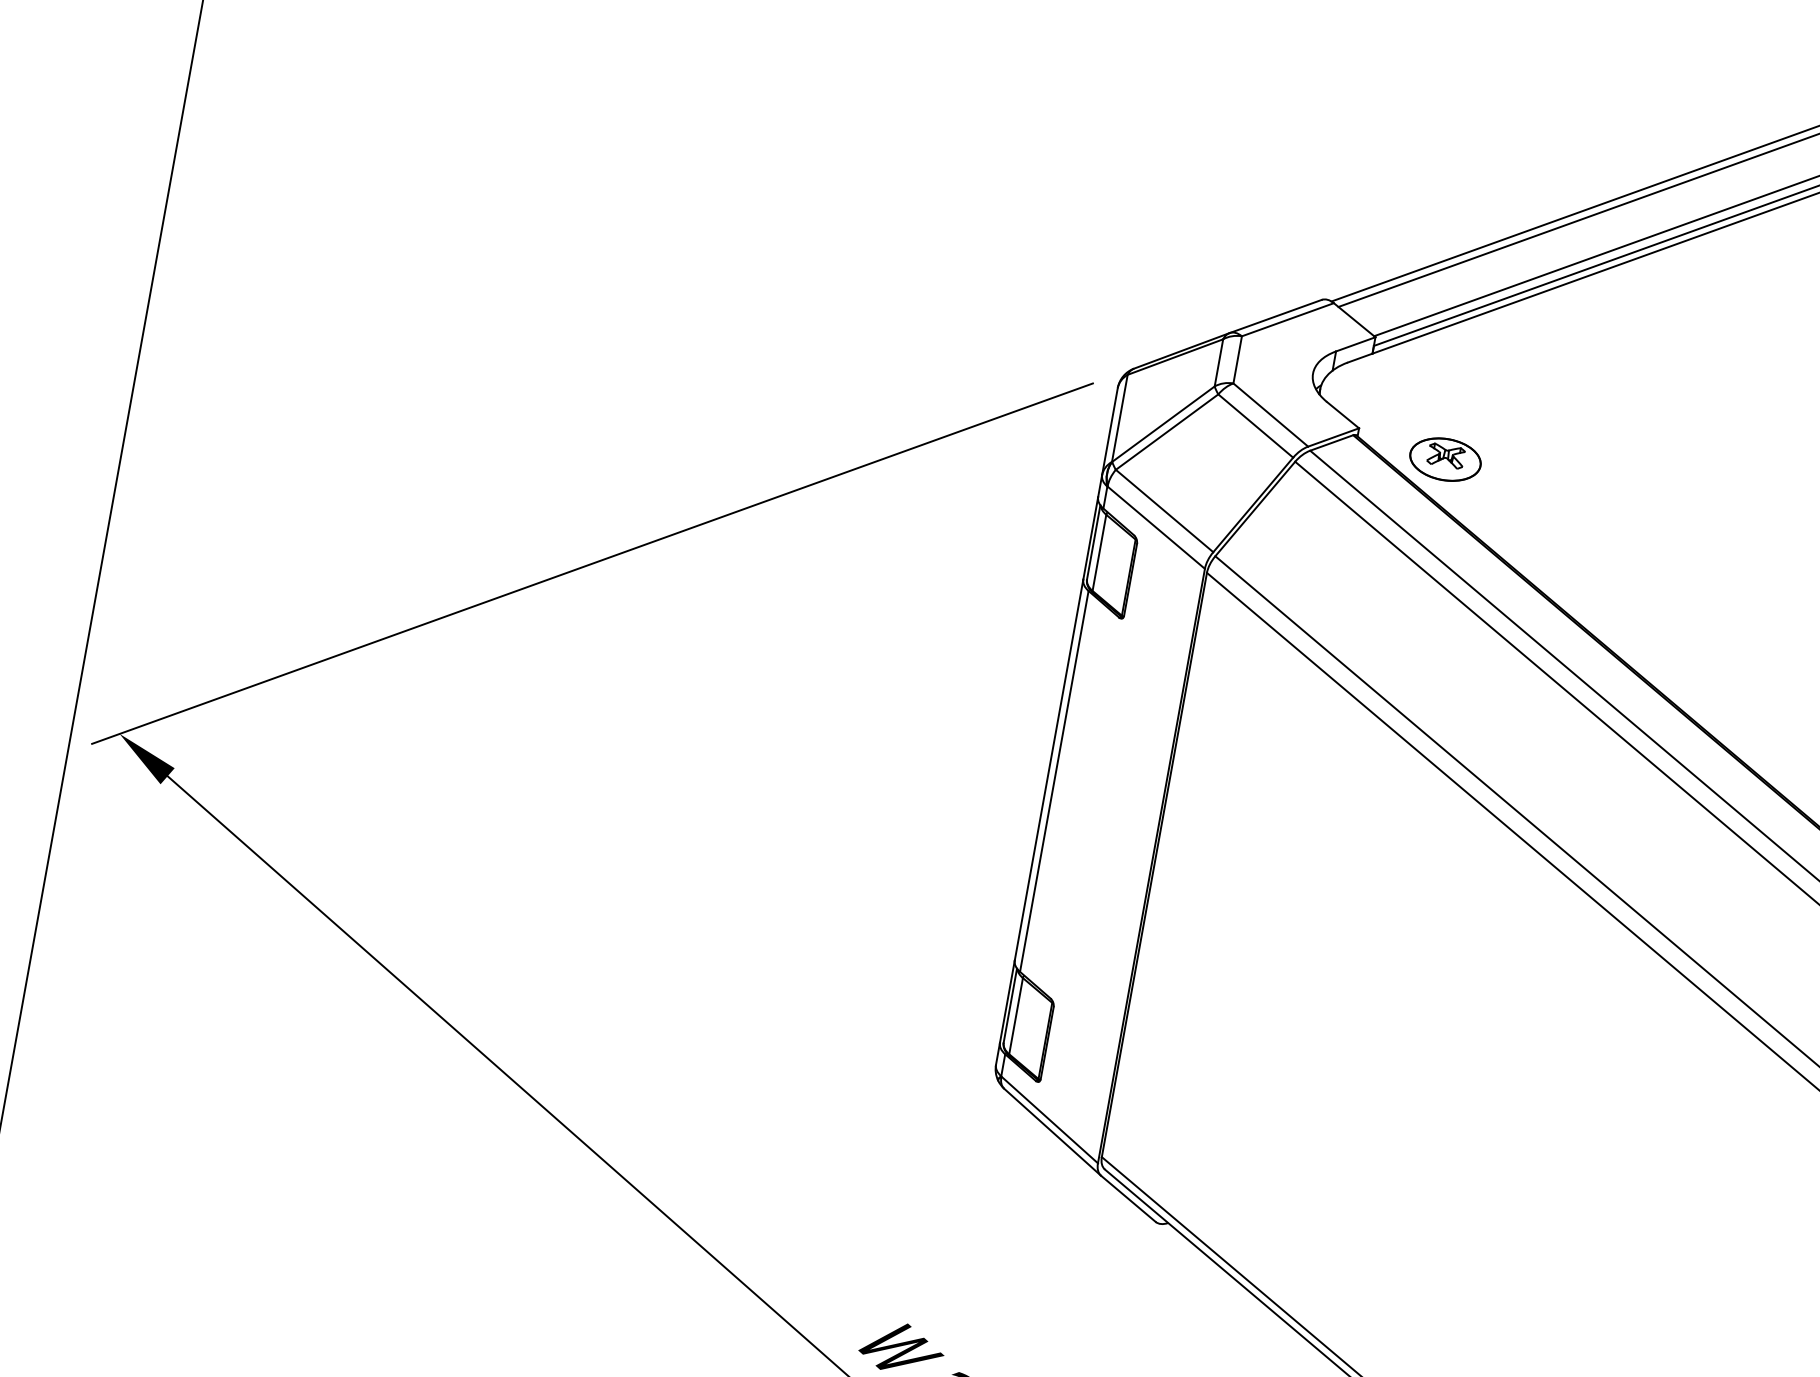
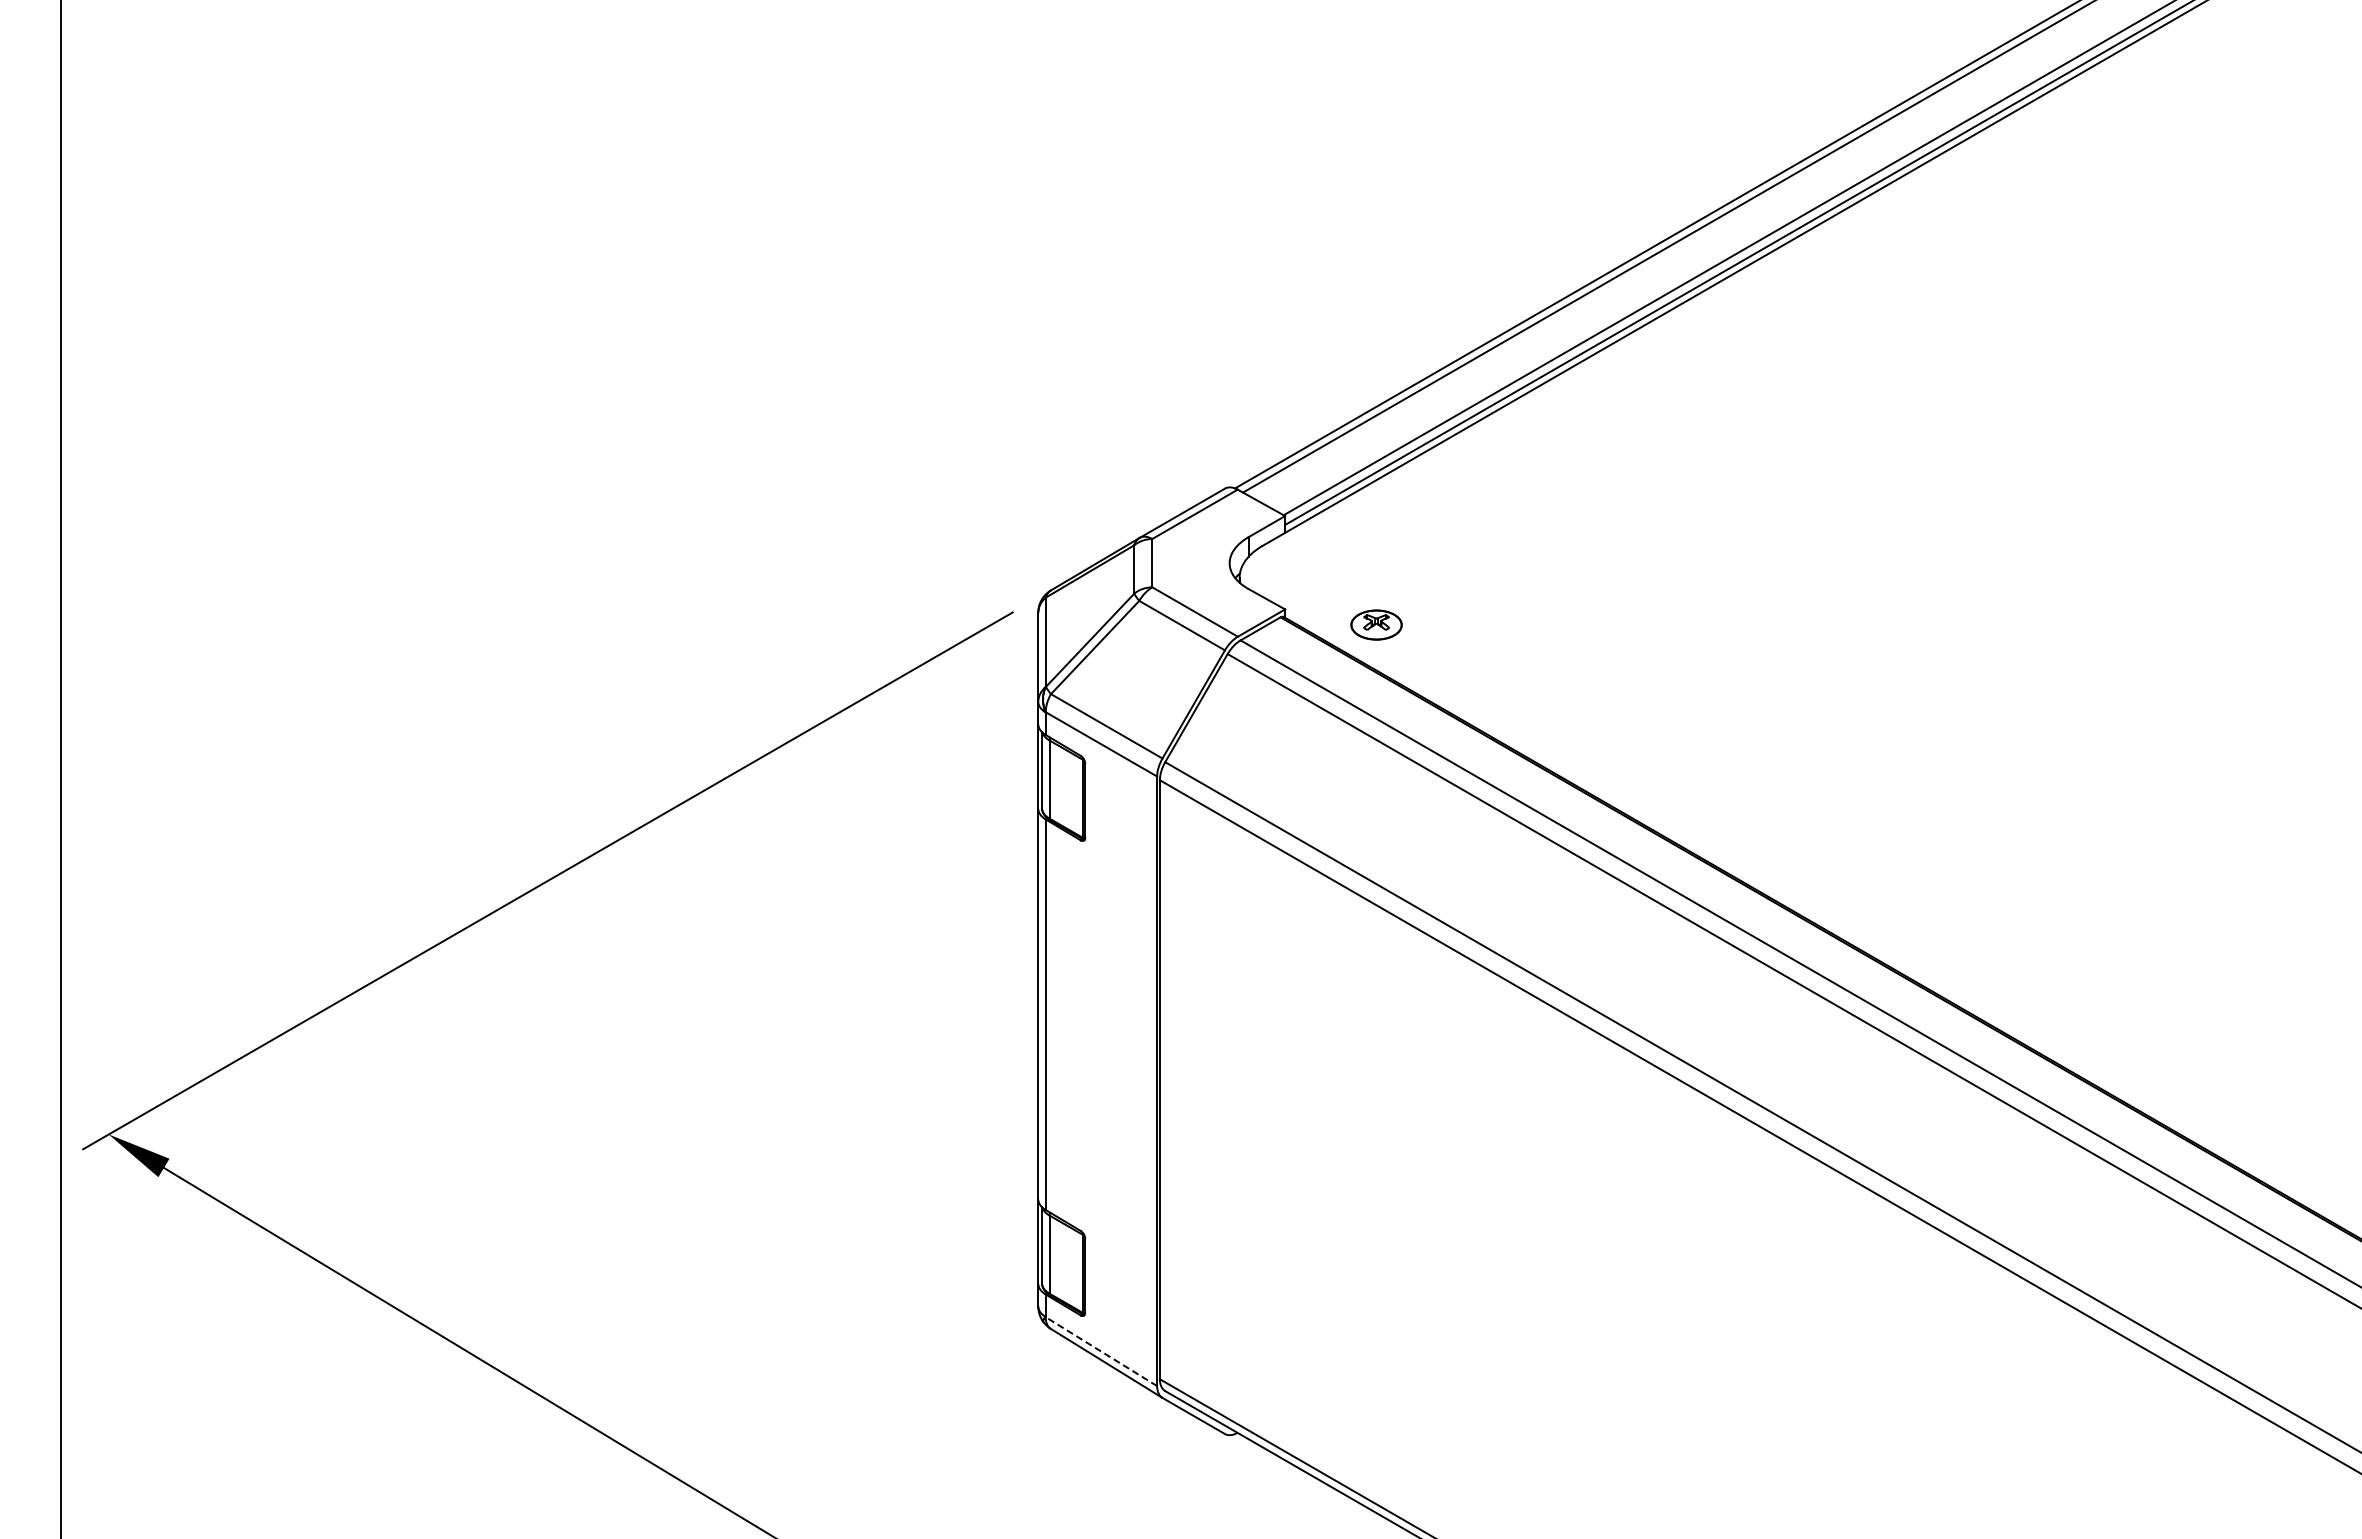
part: (1445, 459) -> (1376, 624), size x0.7
line: (1049, 1119) -> (1101, 1351), solid -> dashed

